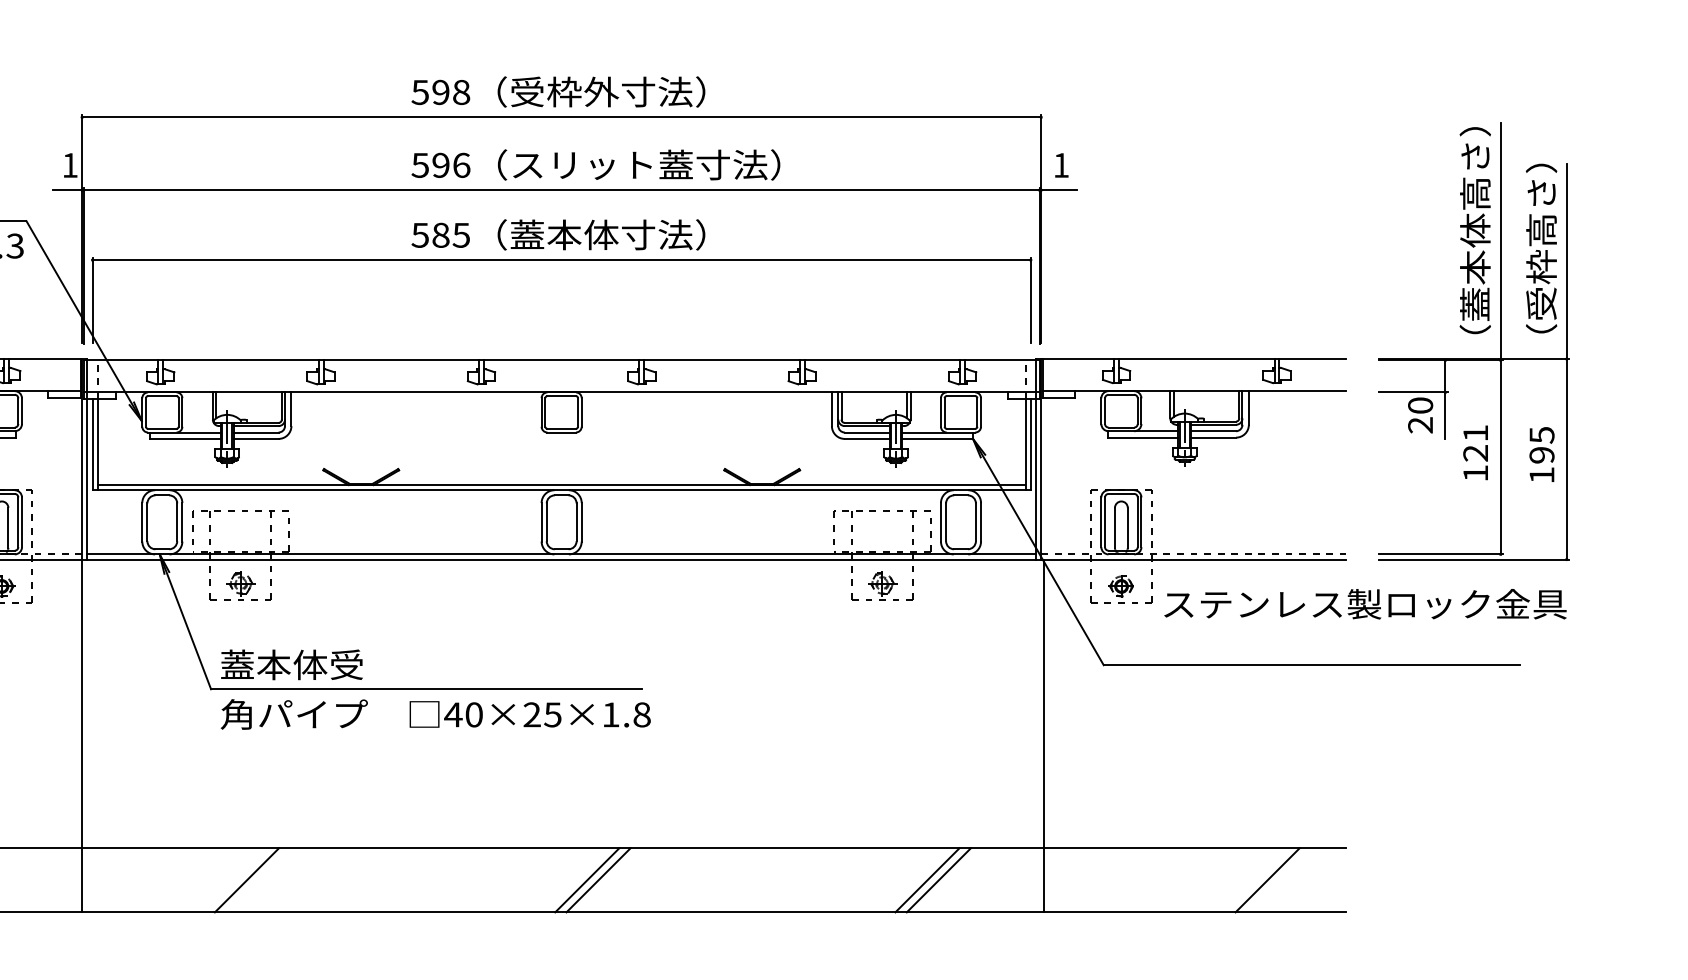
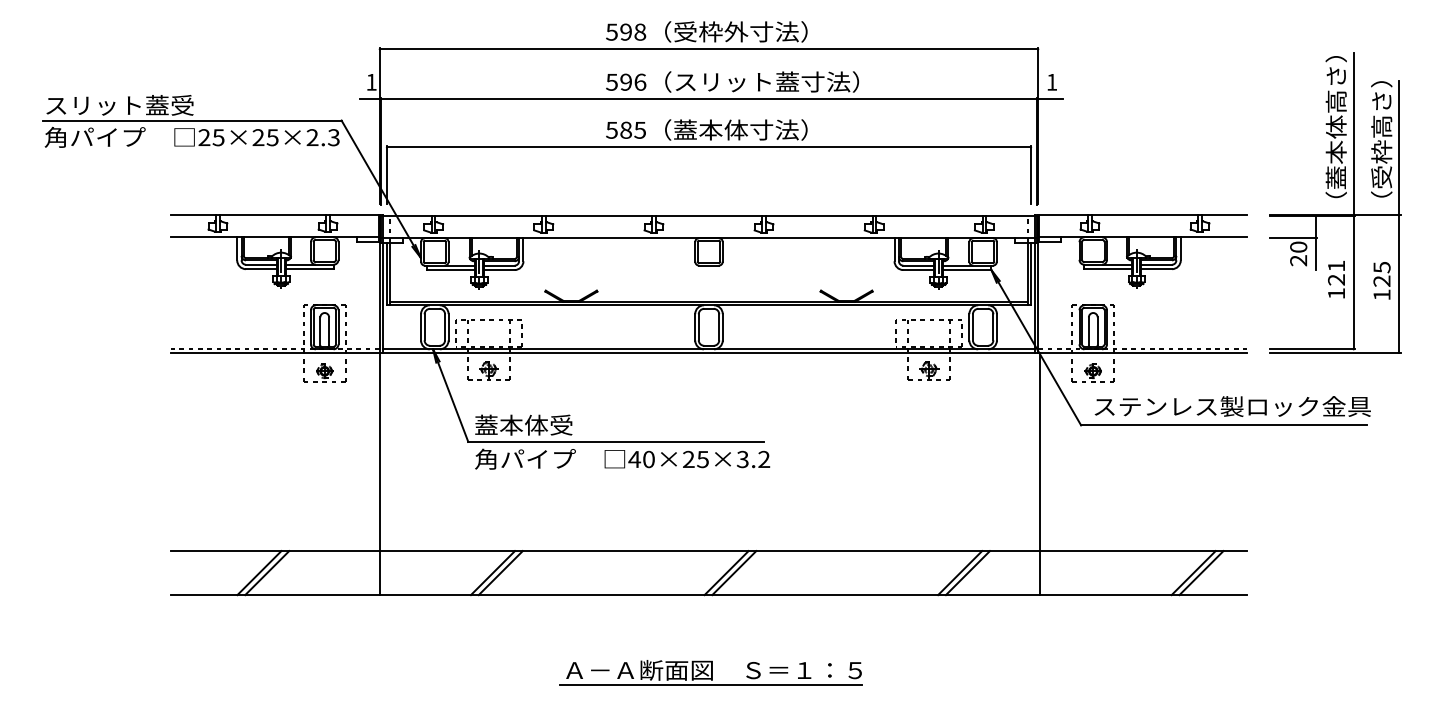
text: (1541, 454) -> (1381, 280), 195 -> 125
text: (1364, 604) -> (1232, 406), moved
text: (626, 714) -> (753, 459), 40×25×1.8 -> 40×25×3.2
line: (257, 880) -> (500, 573), added
line: (1279, 880) -> (1201, 573), added

